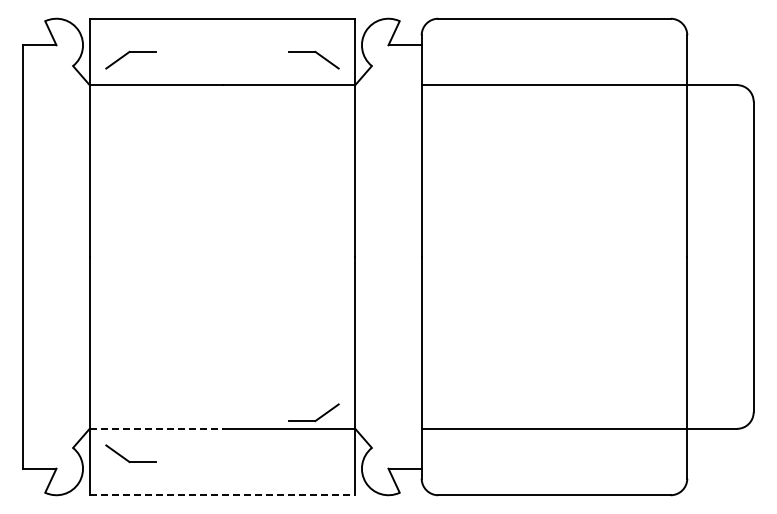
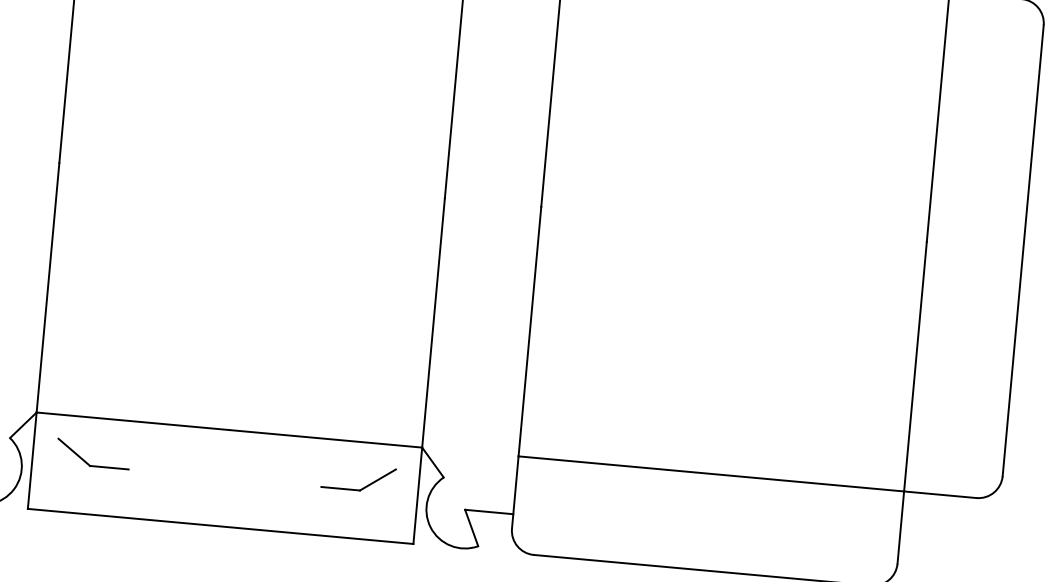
part: (318, 417) -> (364, 485), moved
line: (156, 428) -> (133, 420), dashed -> solid
line: (222, 495) -> (220, 526), dashed -> solid

